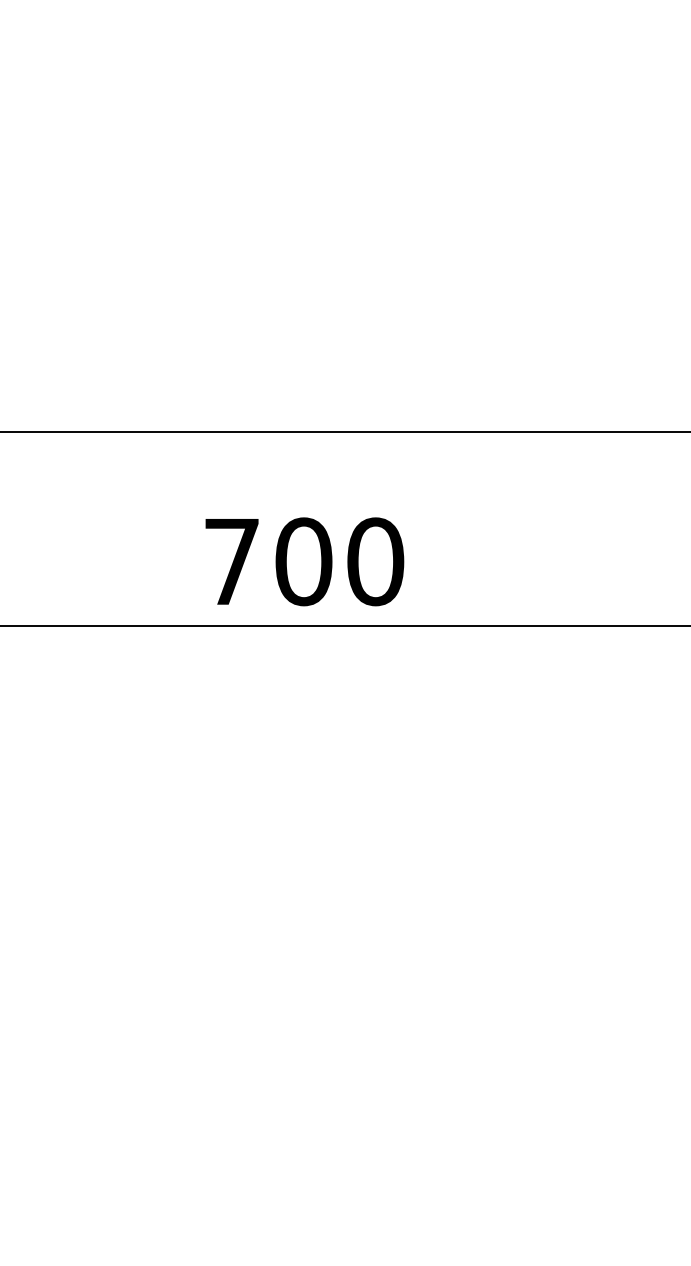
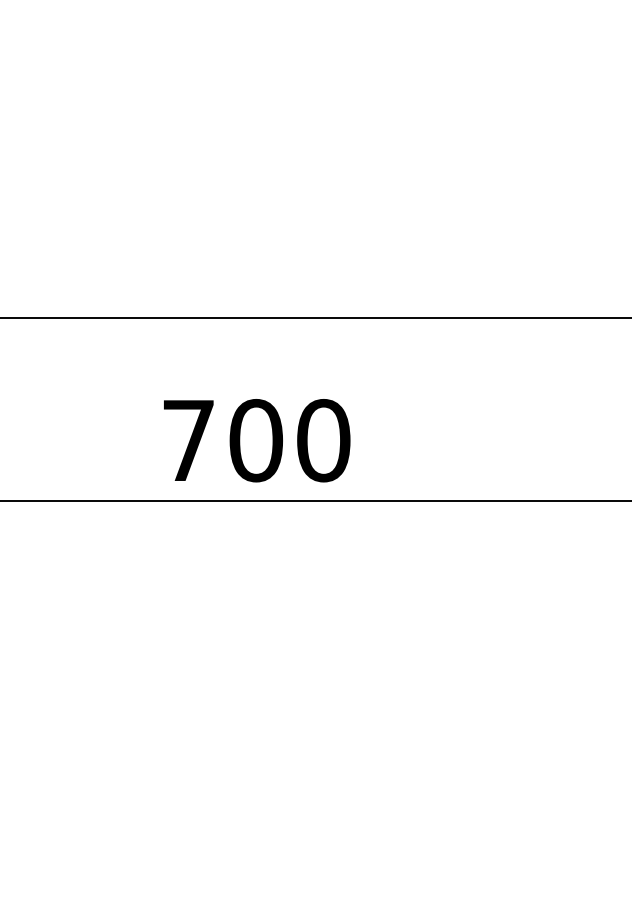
text: (304, 561) -> (256, 440), moved

